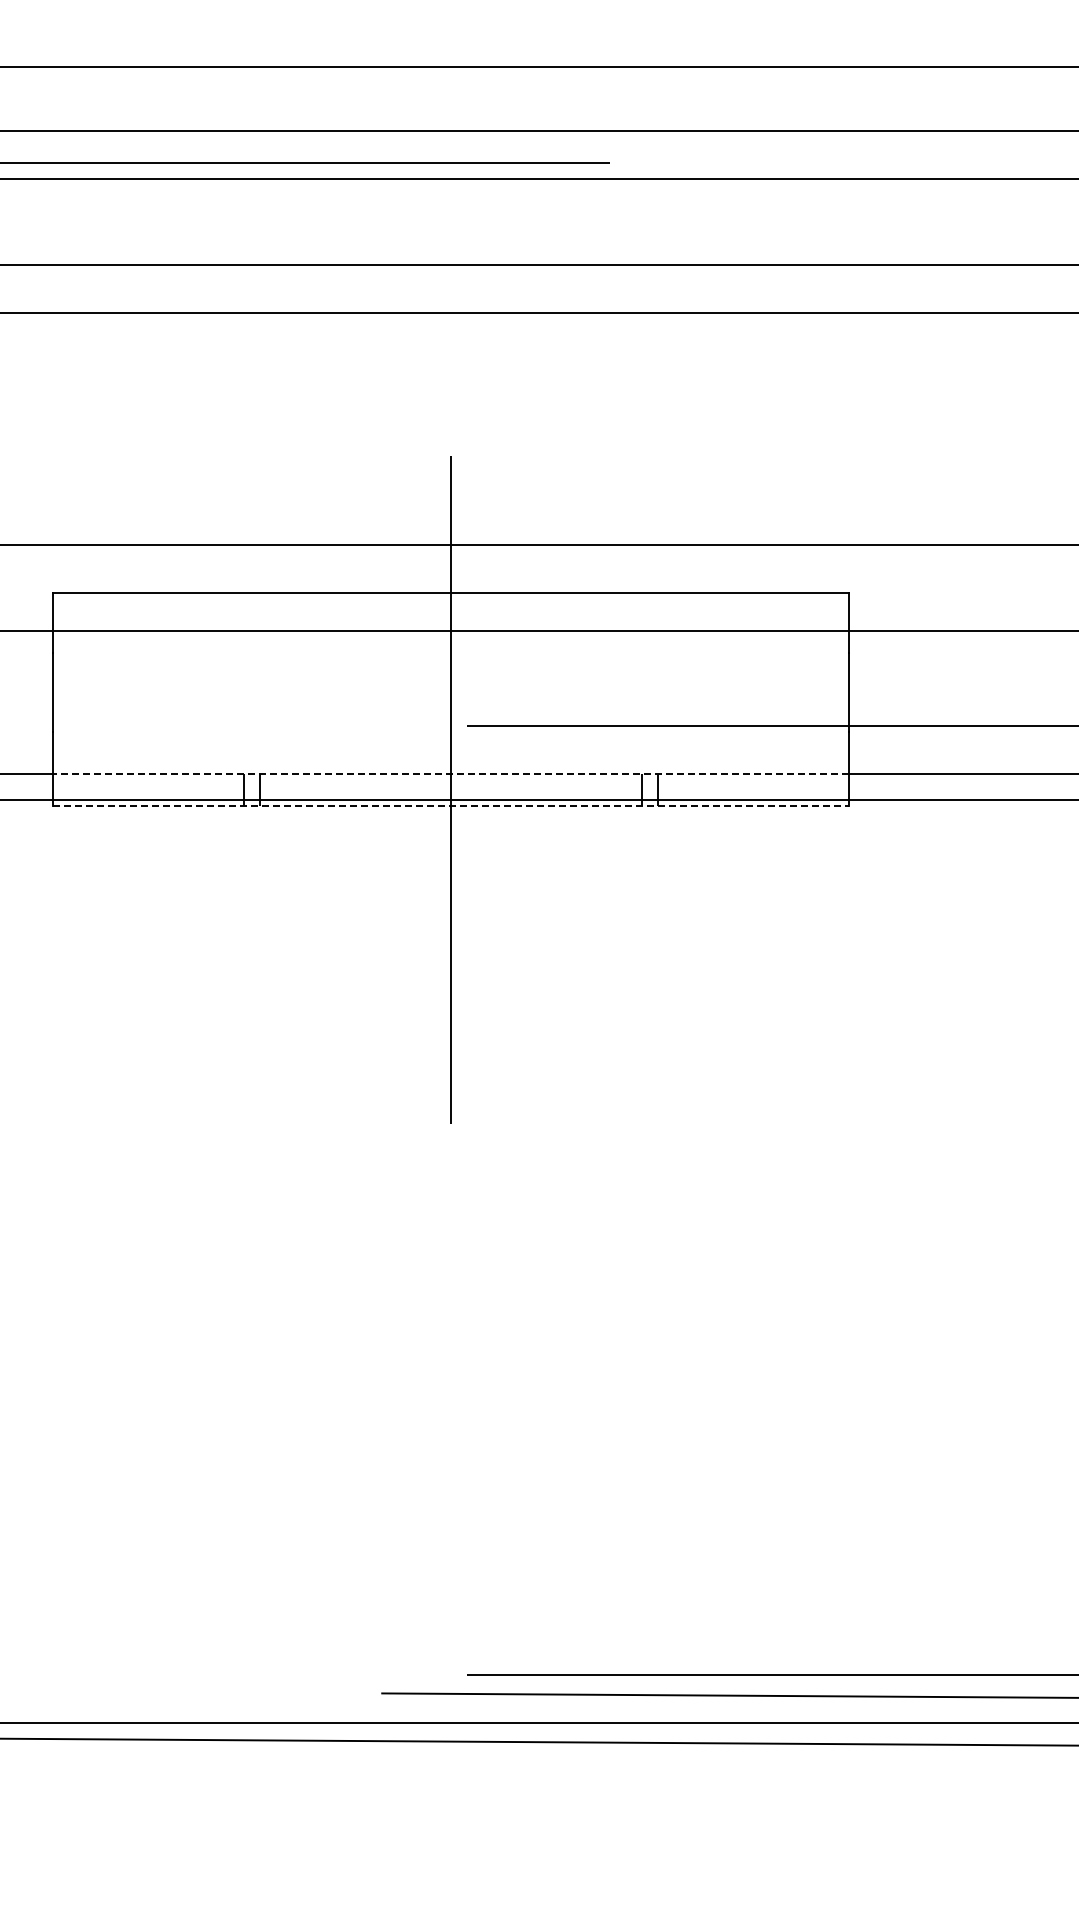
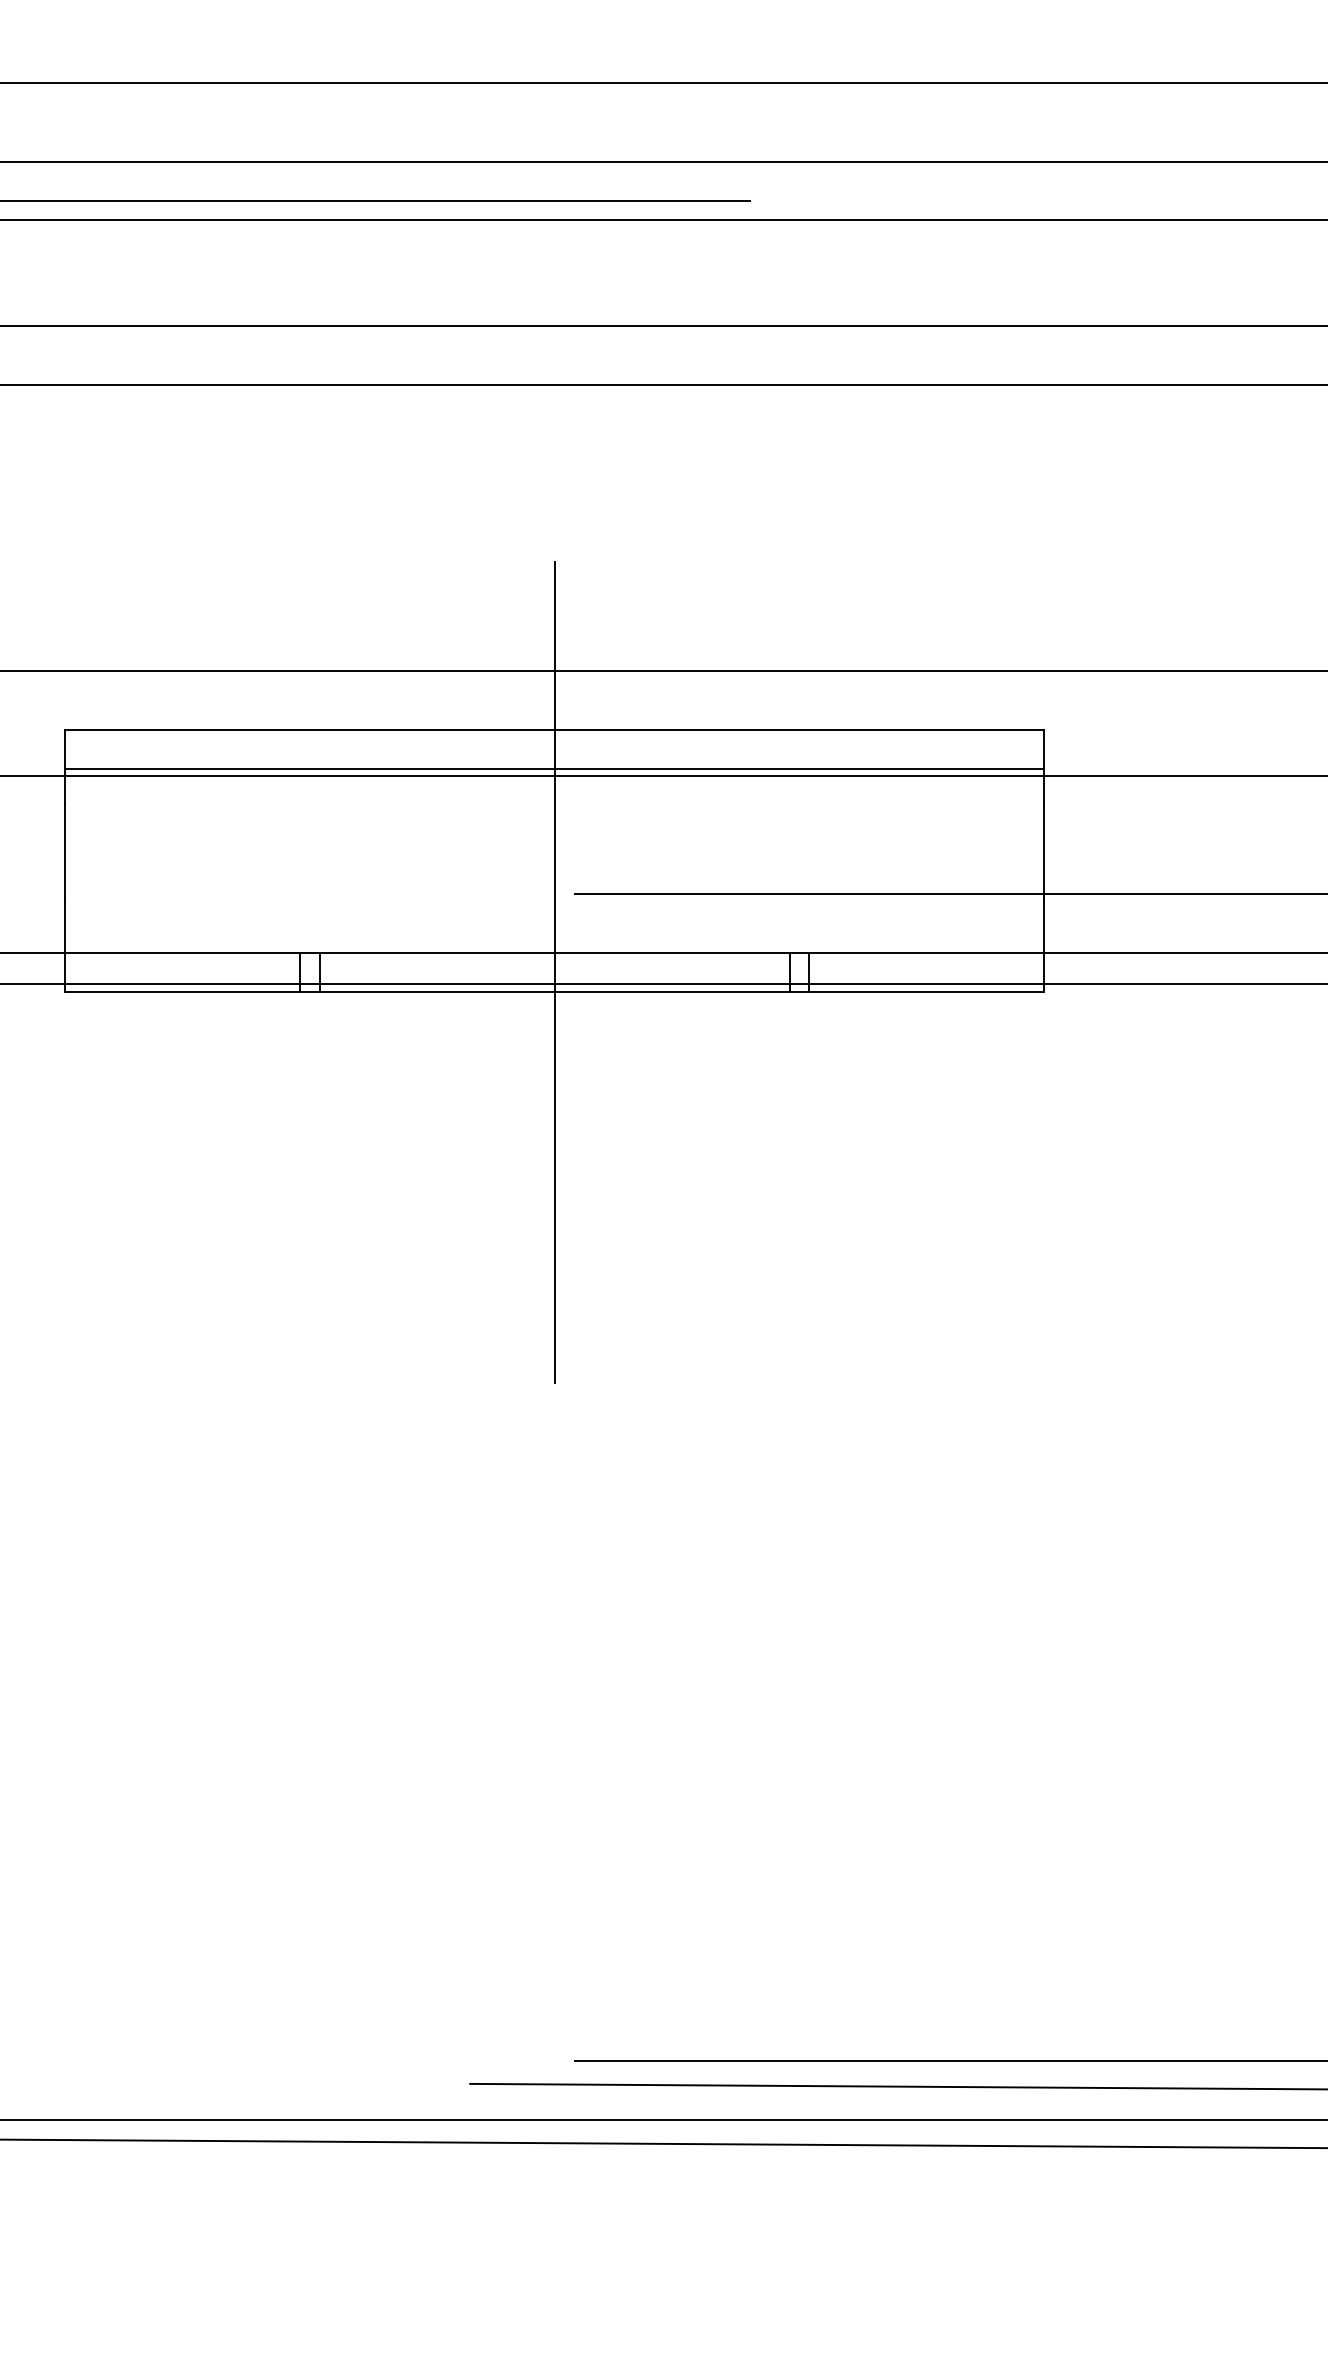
line: (450, 624) -> (554, 768), added
line: (450, 774) -> (554, 953), dashed -> solid
line: (450, 805) -> (554, 991), dashed -> solid

